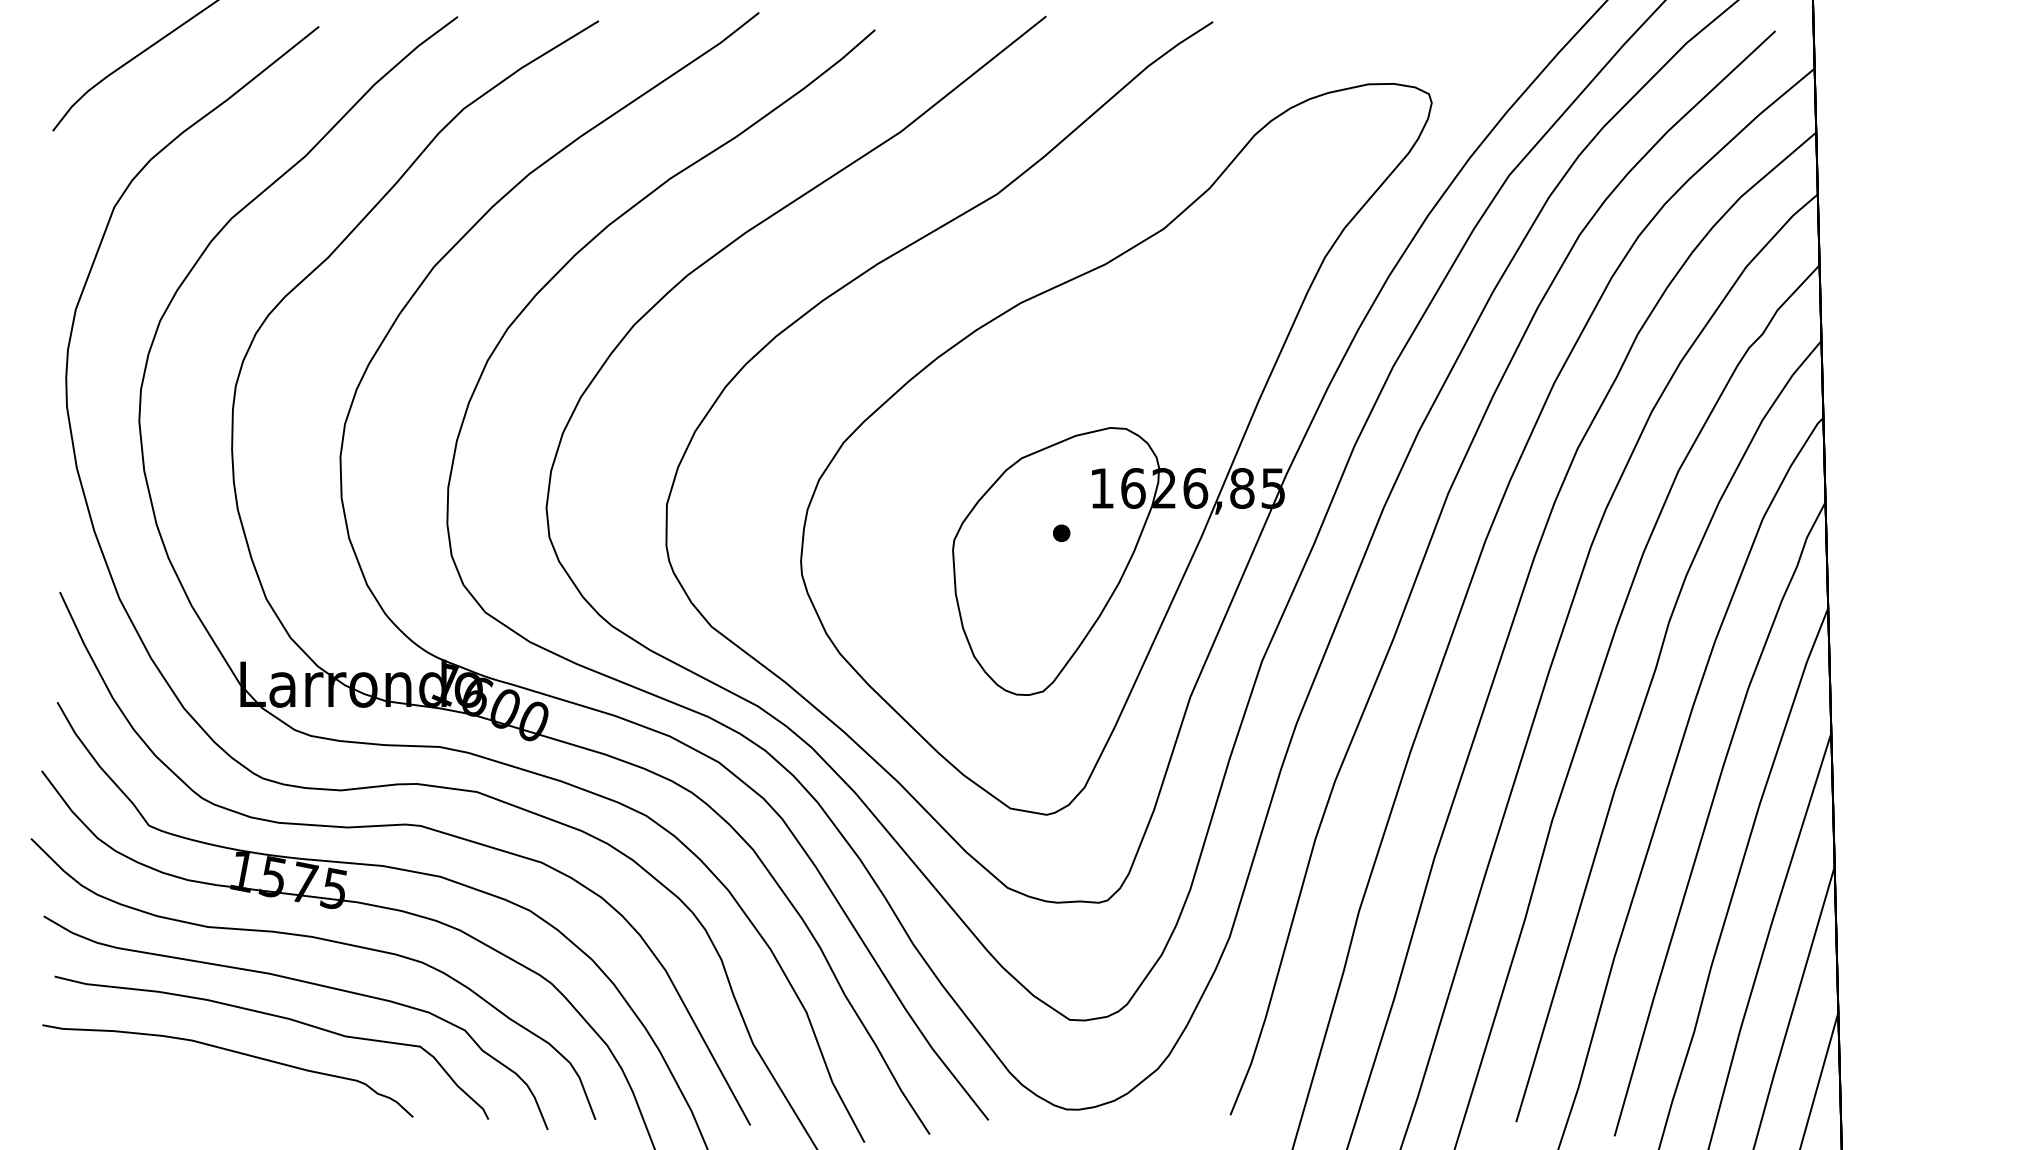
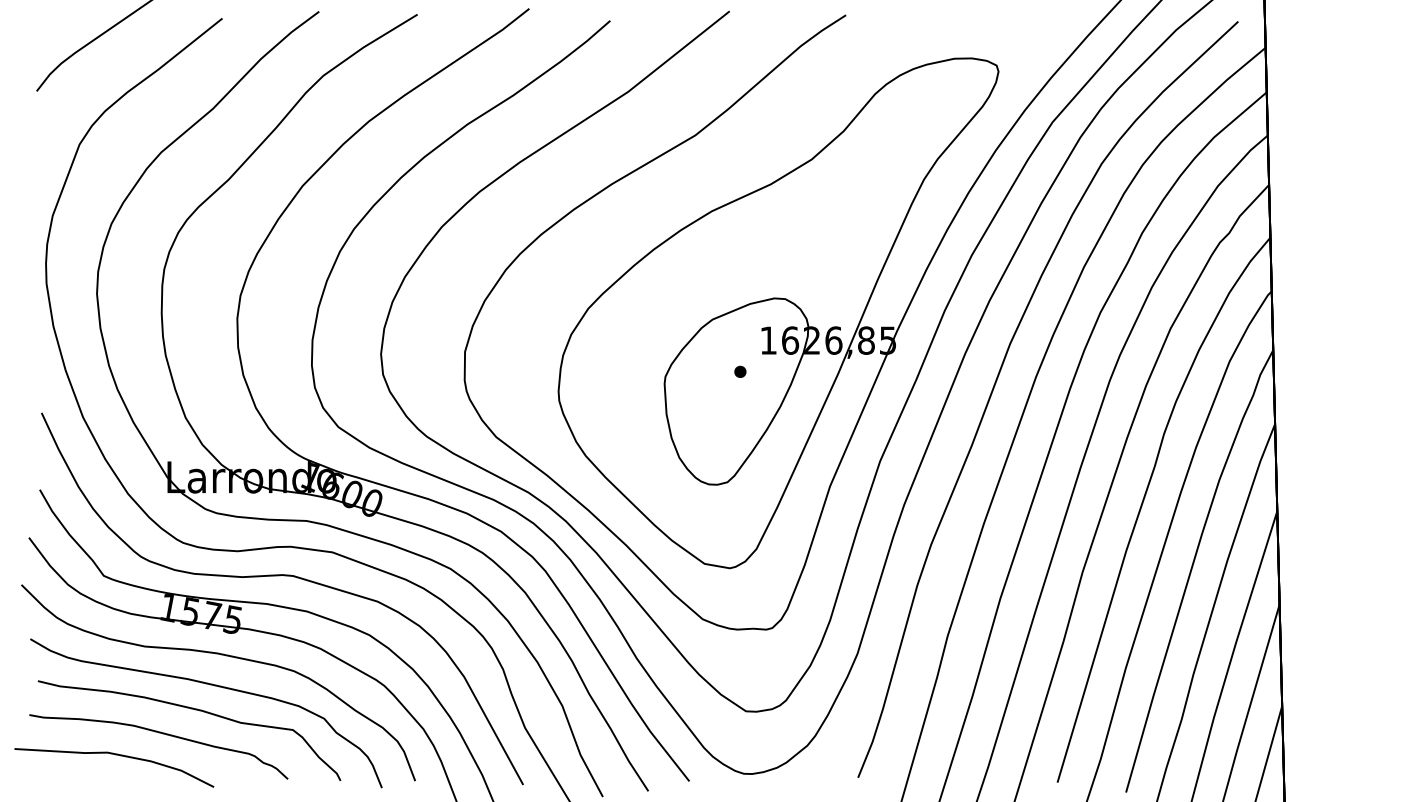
curve: (165, 1083) -> (115, 755), added

